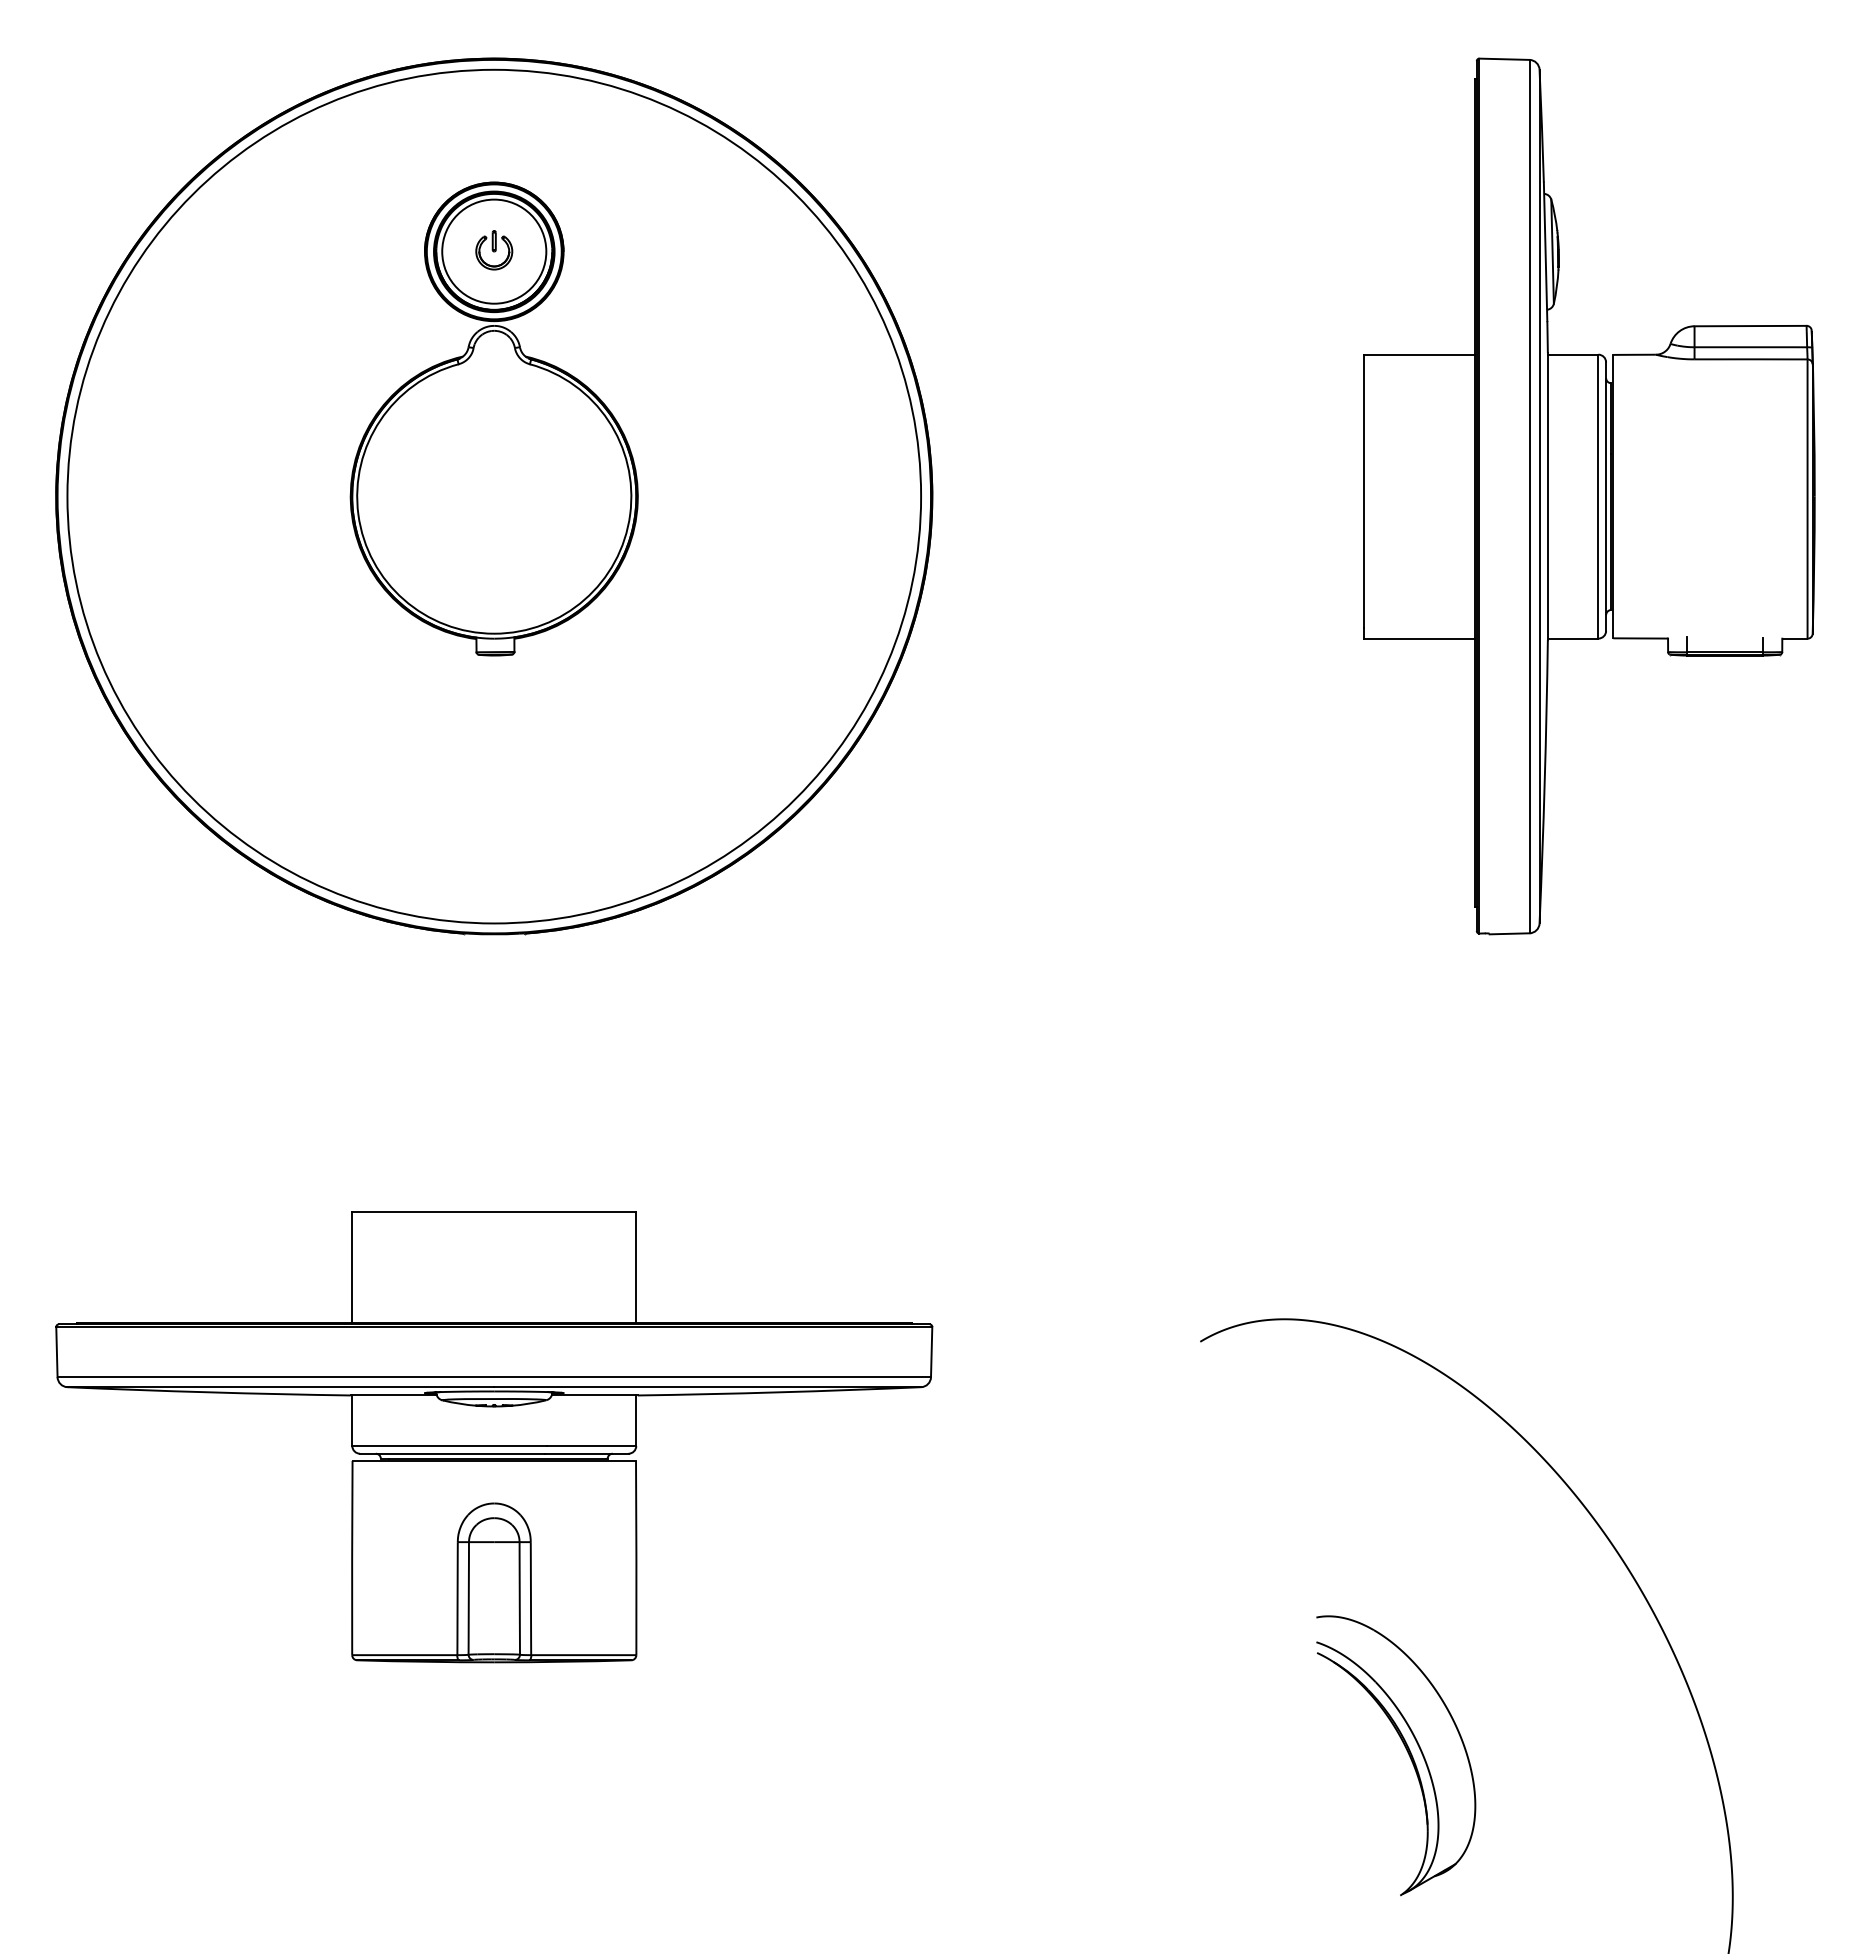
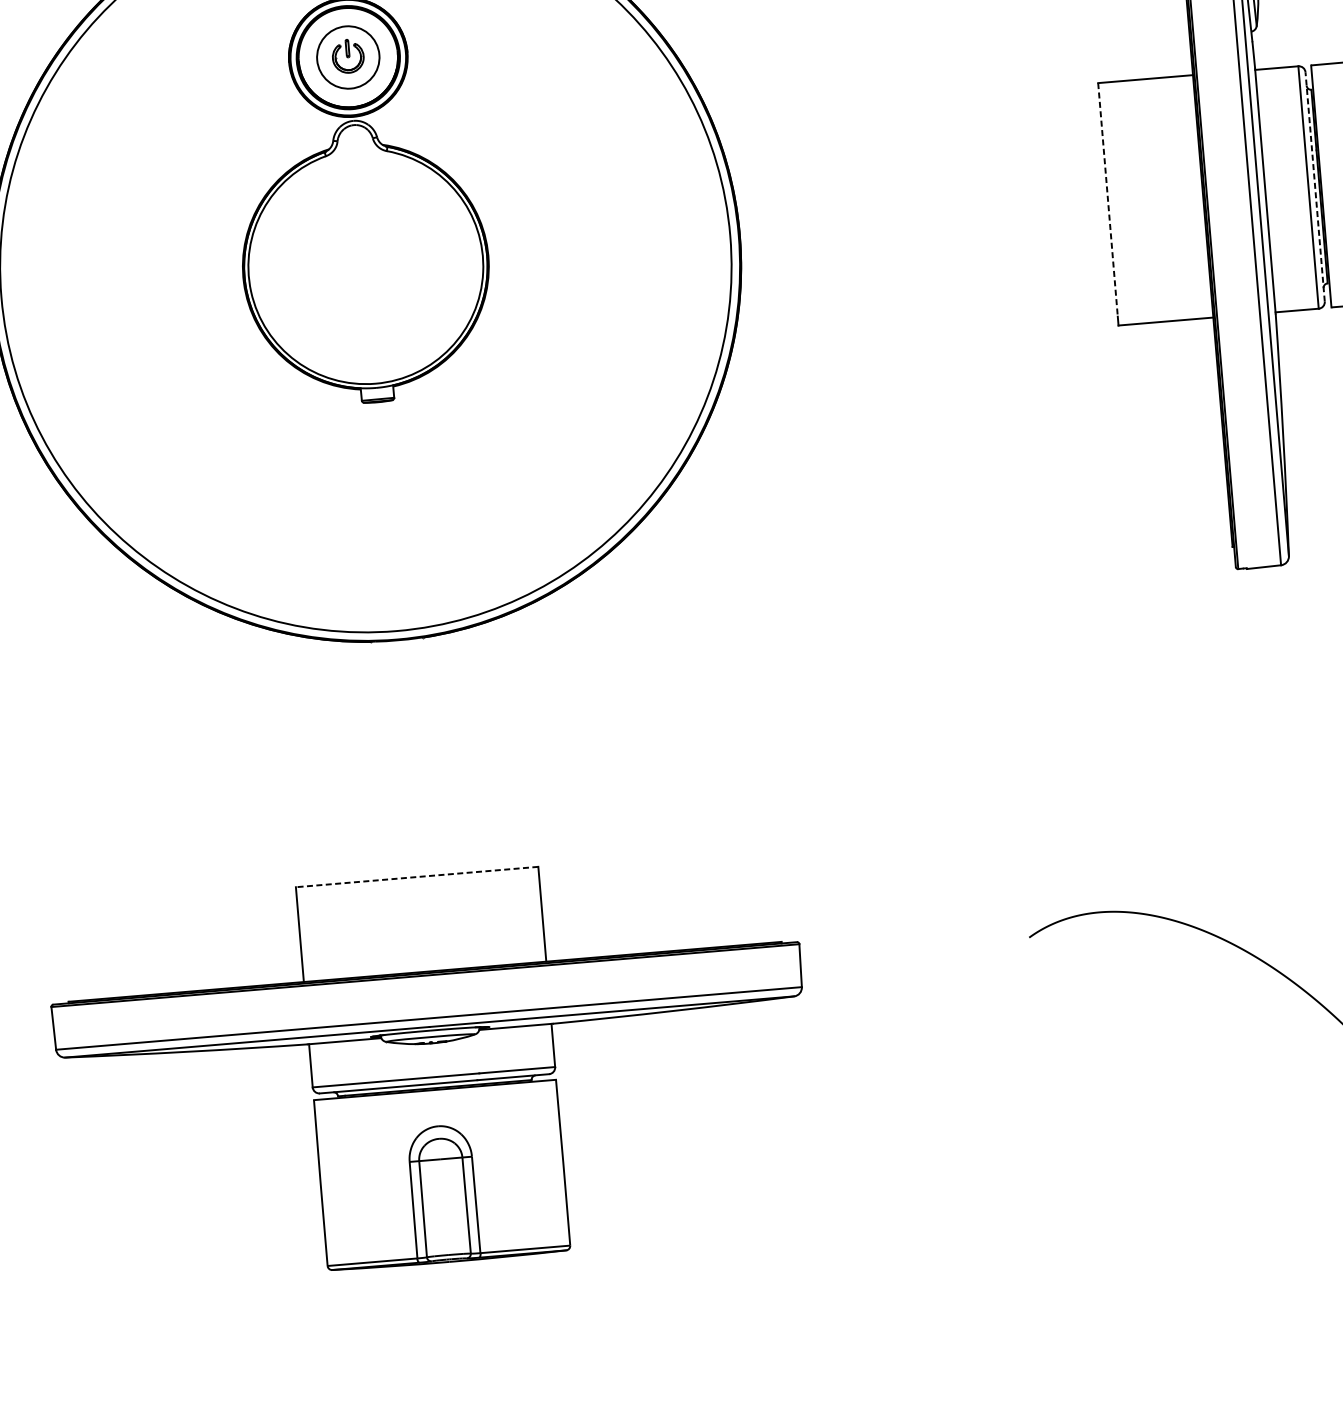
circle: (494, 251) -> (348, 57), size x0.7
line: (1363, 491) -> (1107, 199), solid -> dashed
line: (1606, 496) -> (1315, 186), solid -> dashed
line: (494, 1211) -> (417, 876), solid -> dashed
part: (1406, 1750) -> (1234, 1271), removed

